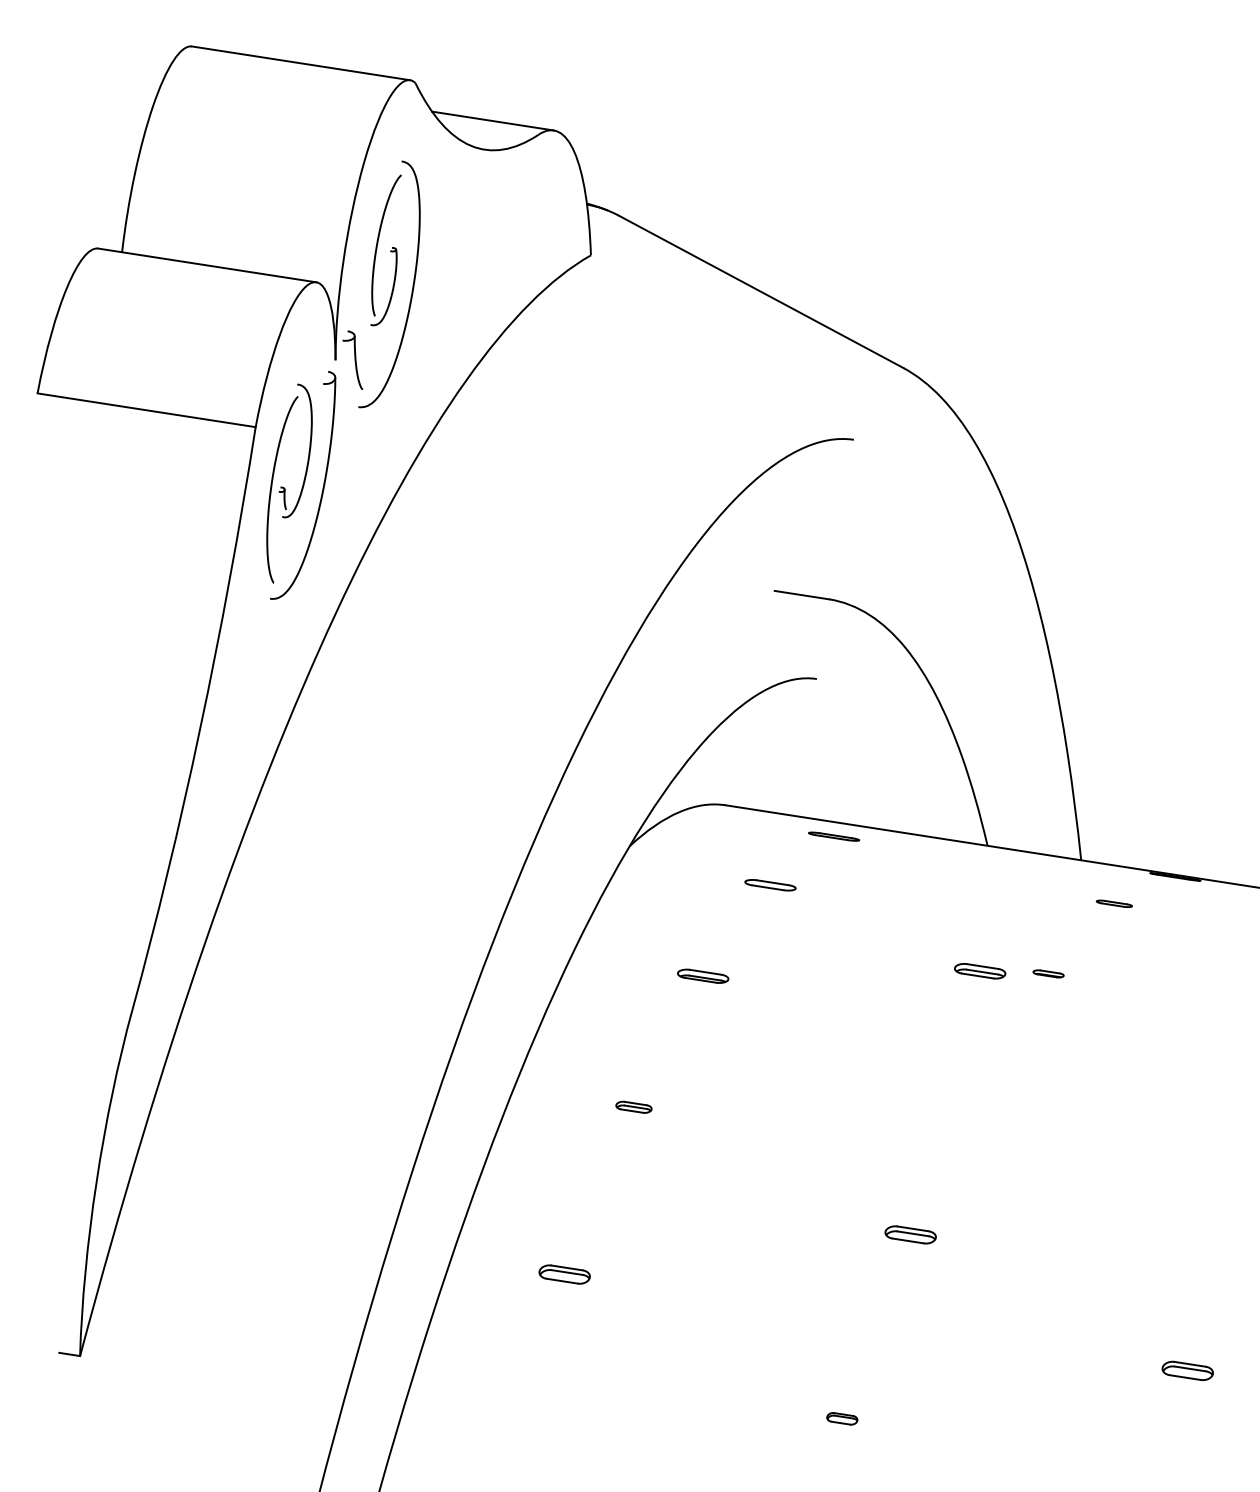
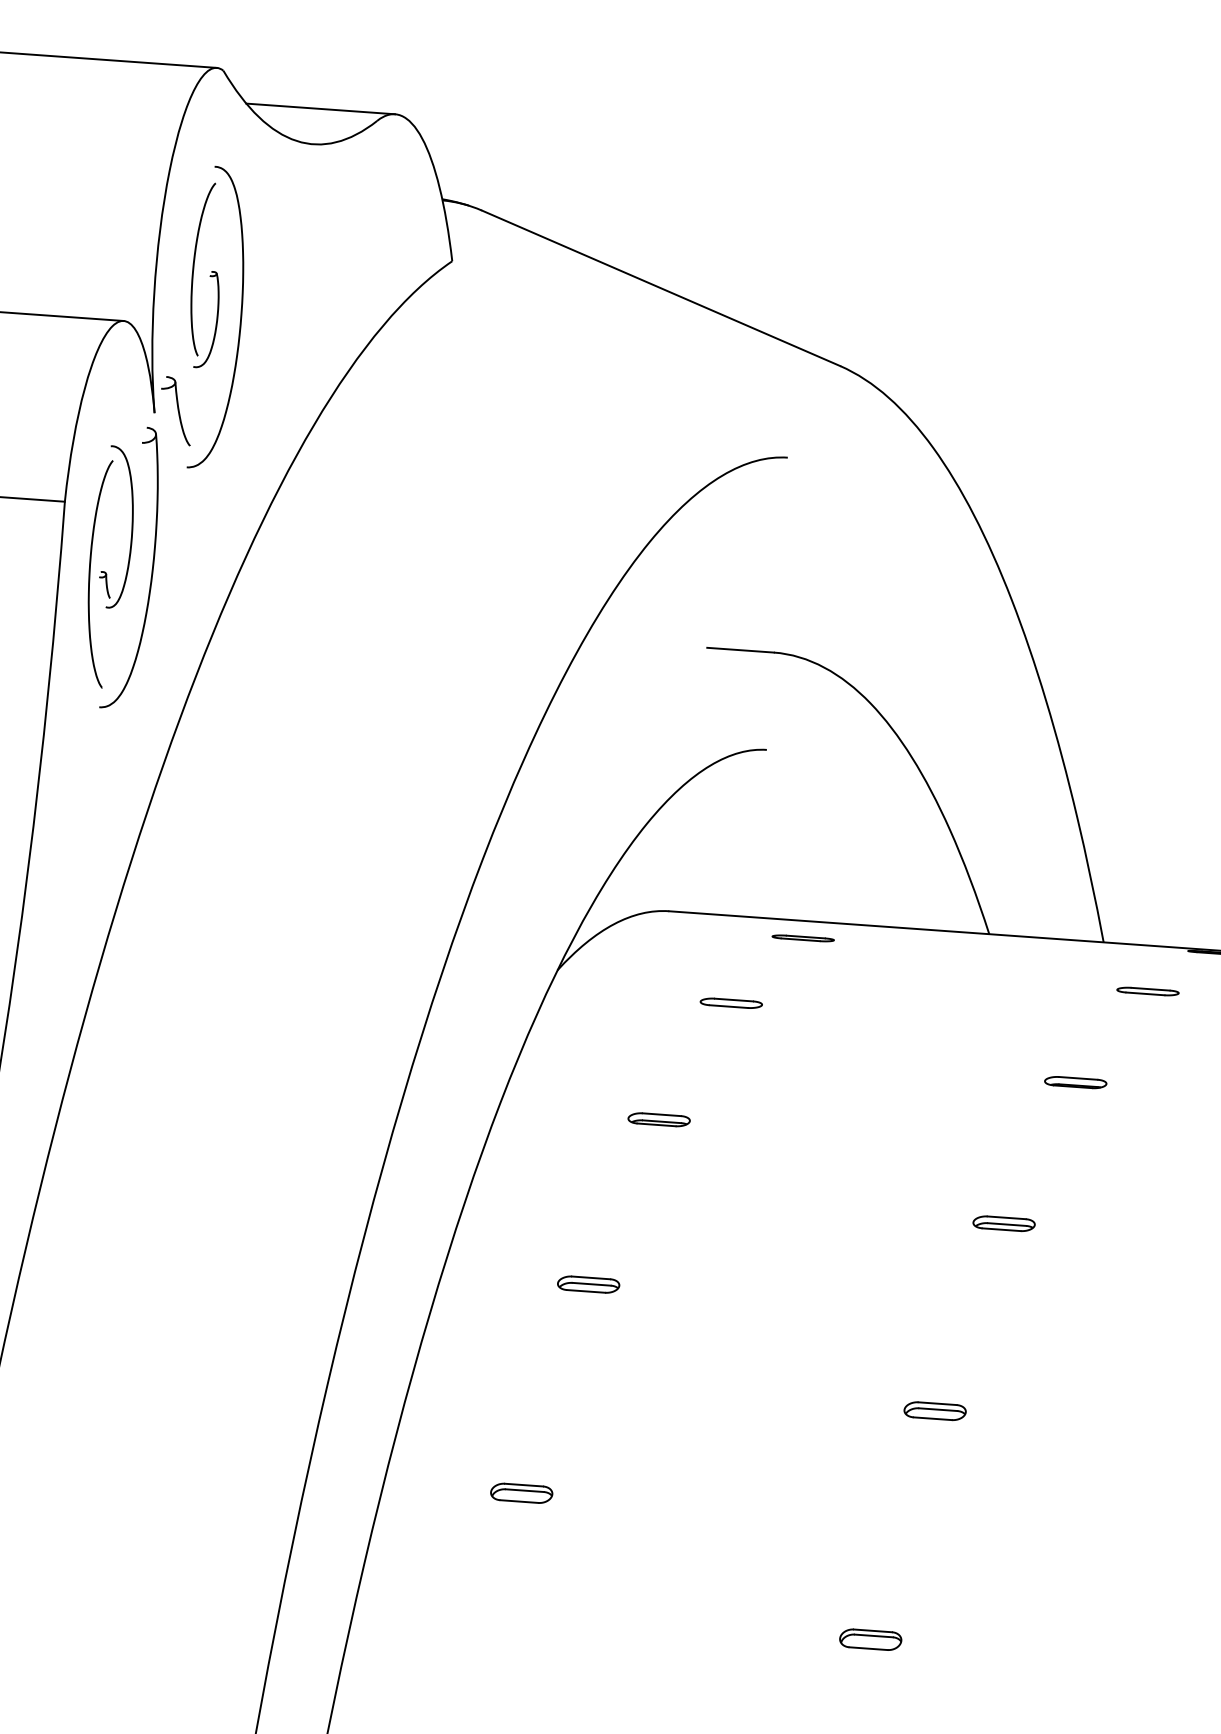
part: (1114, 903) -> (1148, 991), size x1.43
part: (980, 971) -> (1004, 1224), moved
part: (1048, 973) -> (1075, 1082), size x1.67
part: (633, 1107) -> (588, 1284), size x1.43
part: (842, 1418) -> (871, 1639), size x1.67

